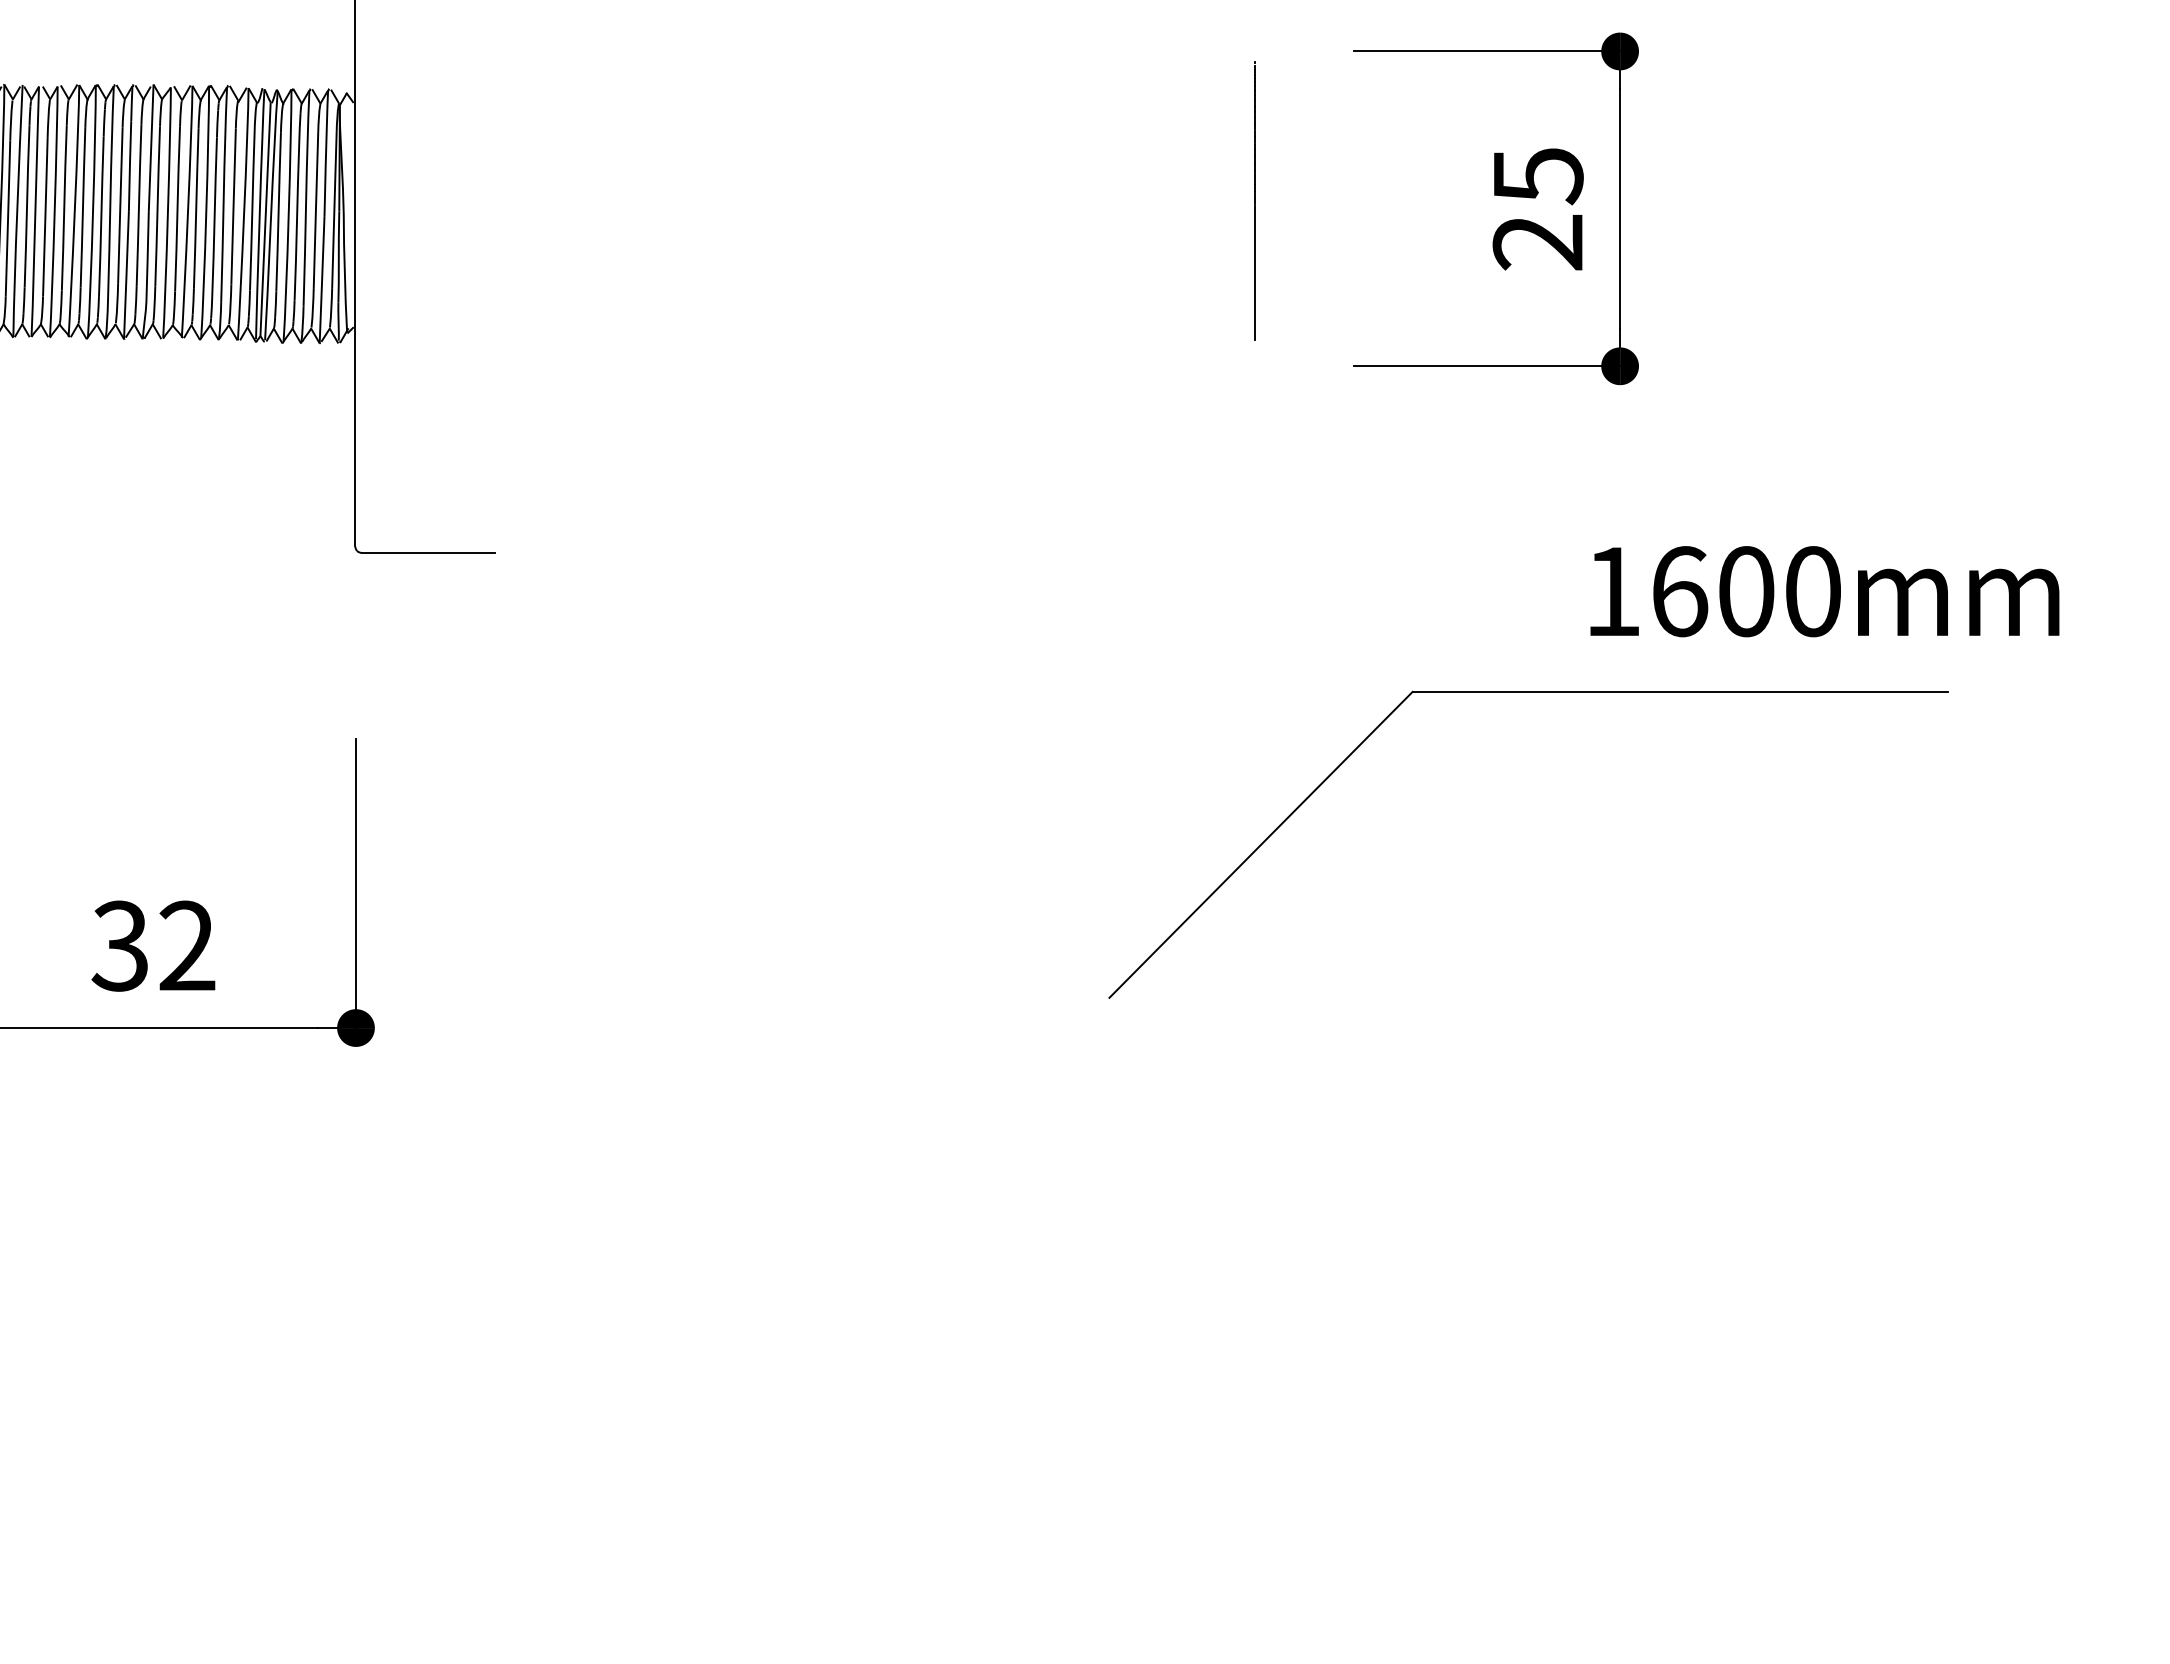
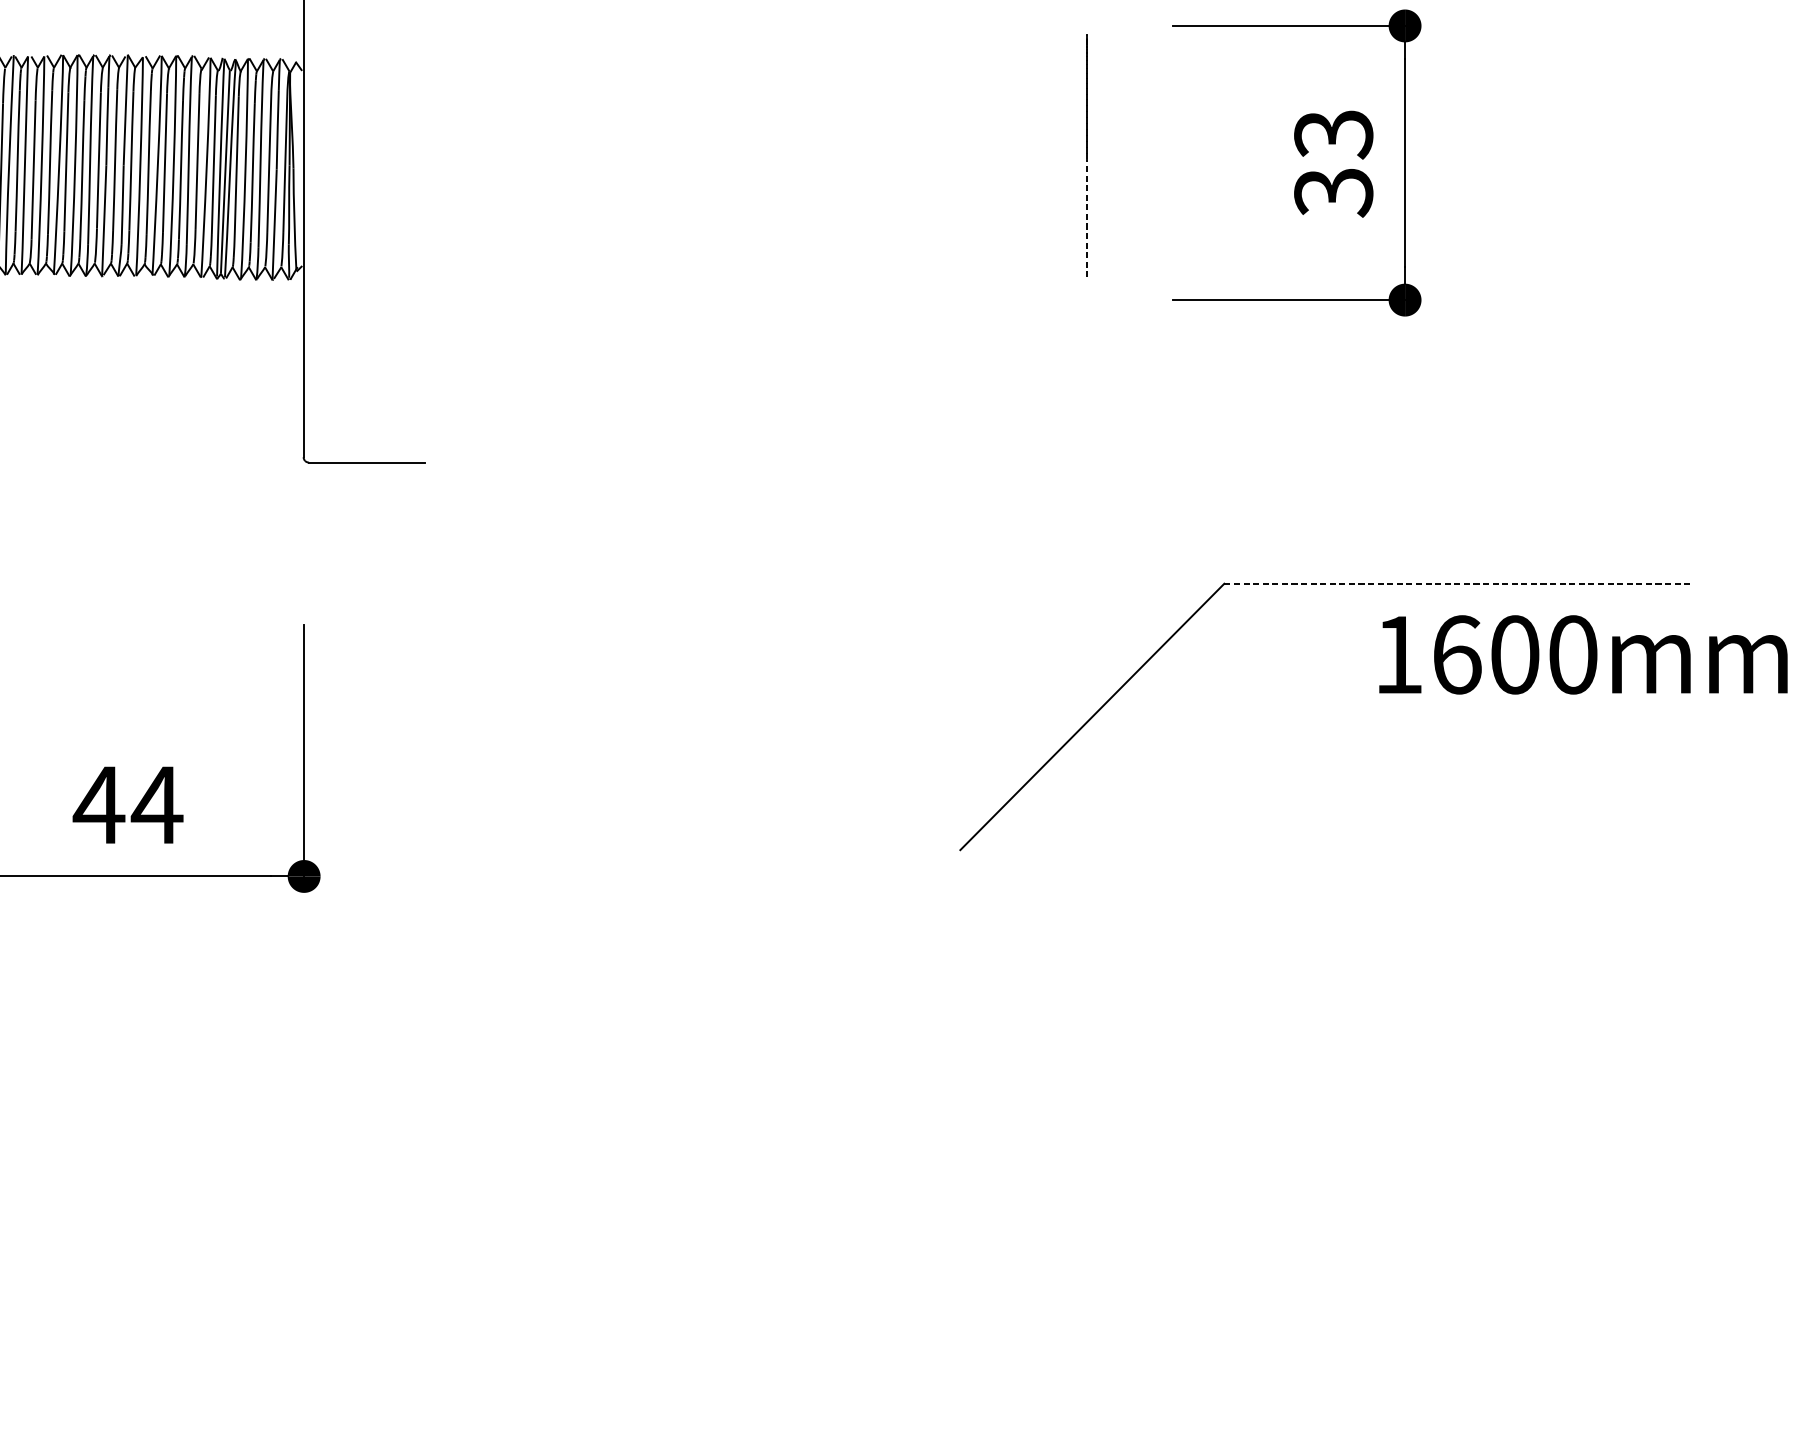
text: (1537, 209) -> (1333, 163), 25 -> 33
line: (1255, 272) -> (1087, 218), solid -> dashed
text: (1824, 591) -> (1583, 654), moved
line: (1680, 691) -> (1457, 583), solid -> dashed
text: (153, 945) -> (127, 804), 32 -> 44

